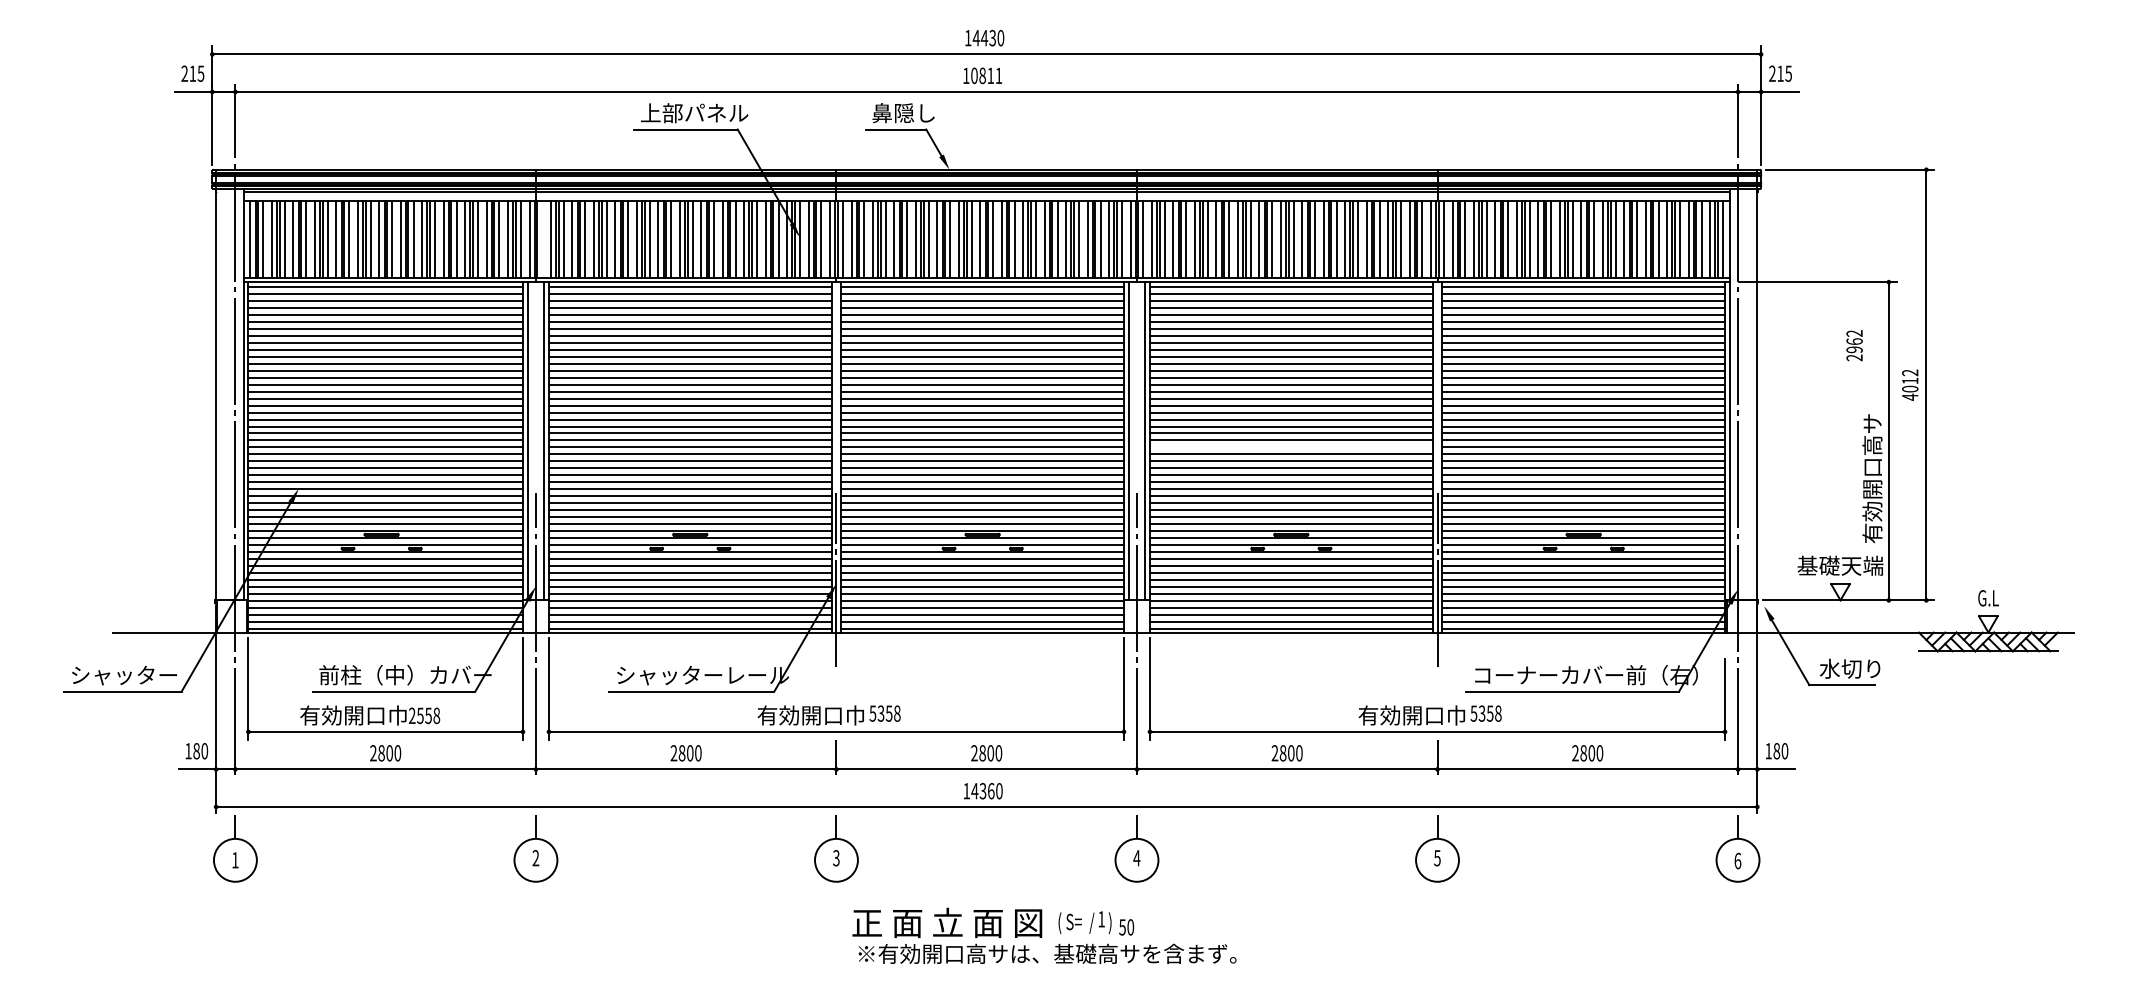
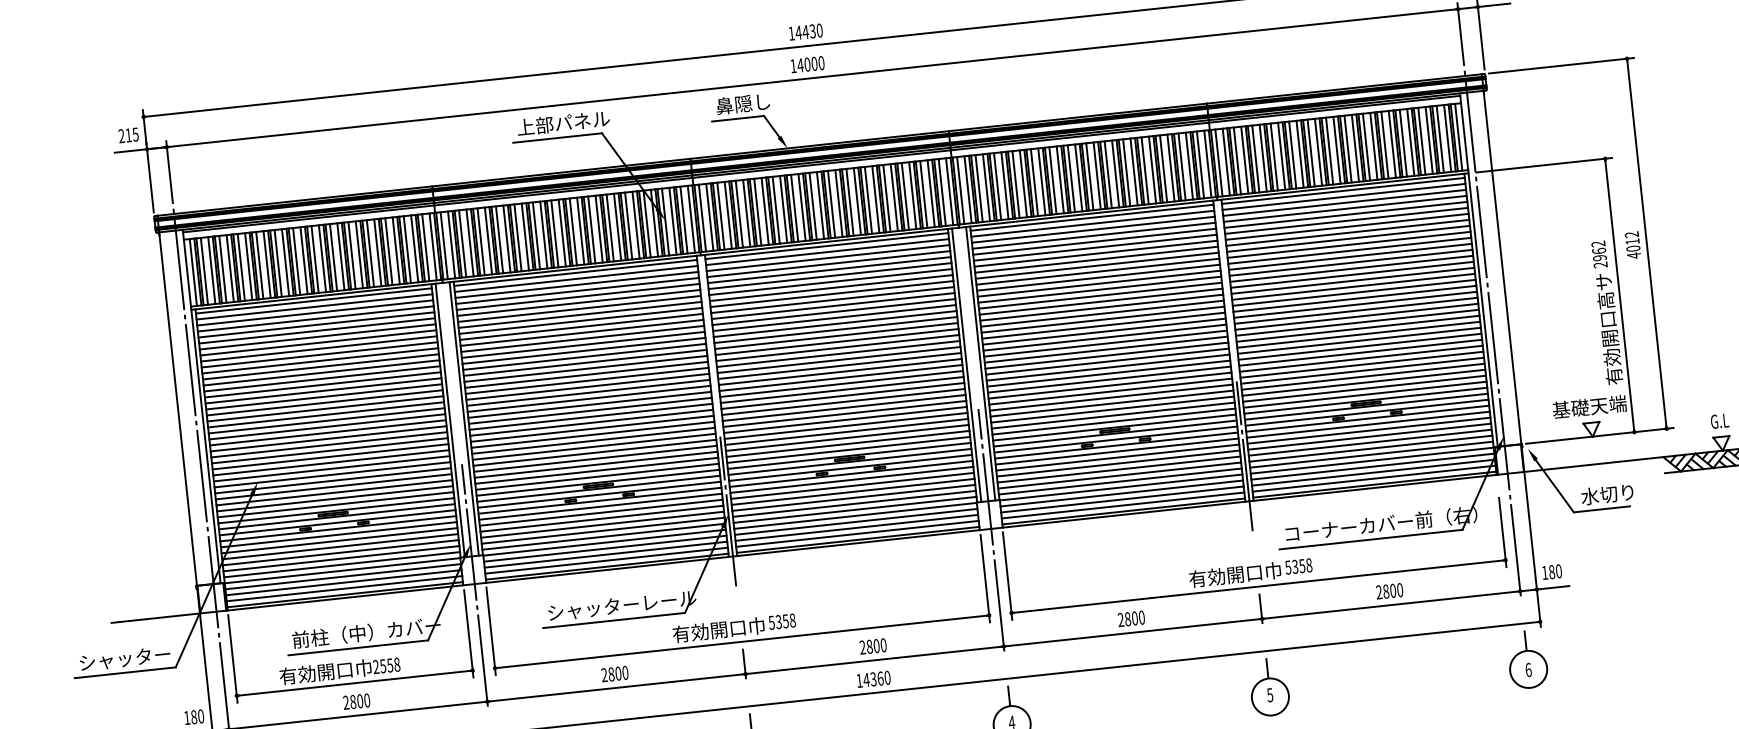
text: (986, 75) -> (810, 64), 10811 -> 14000
line: (542, 239) -> (444, 245), added
text: (1854, 345) -> (1599, 254), moved
line: (1290, 447) -> (1106, 355), added

